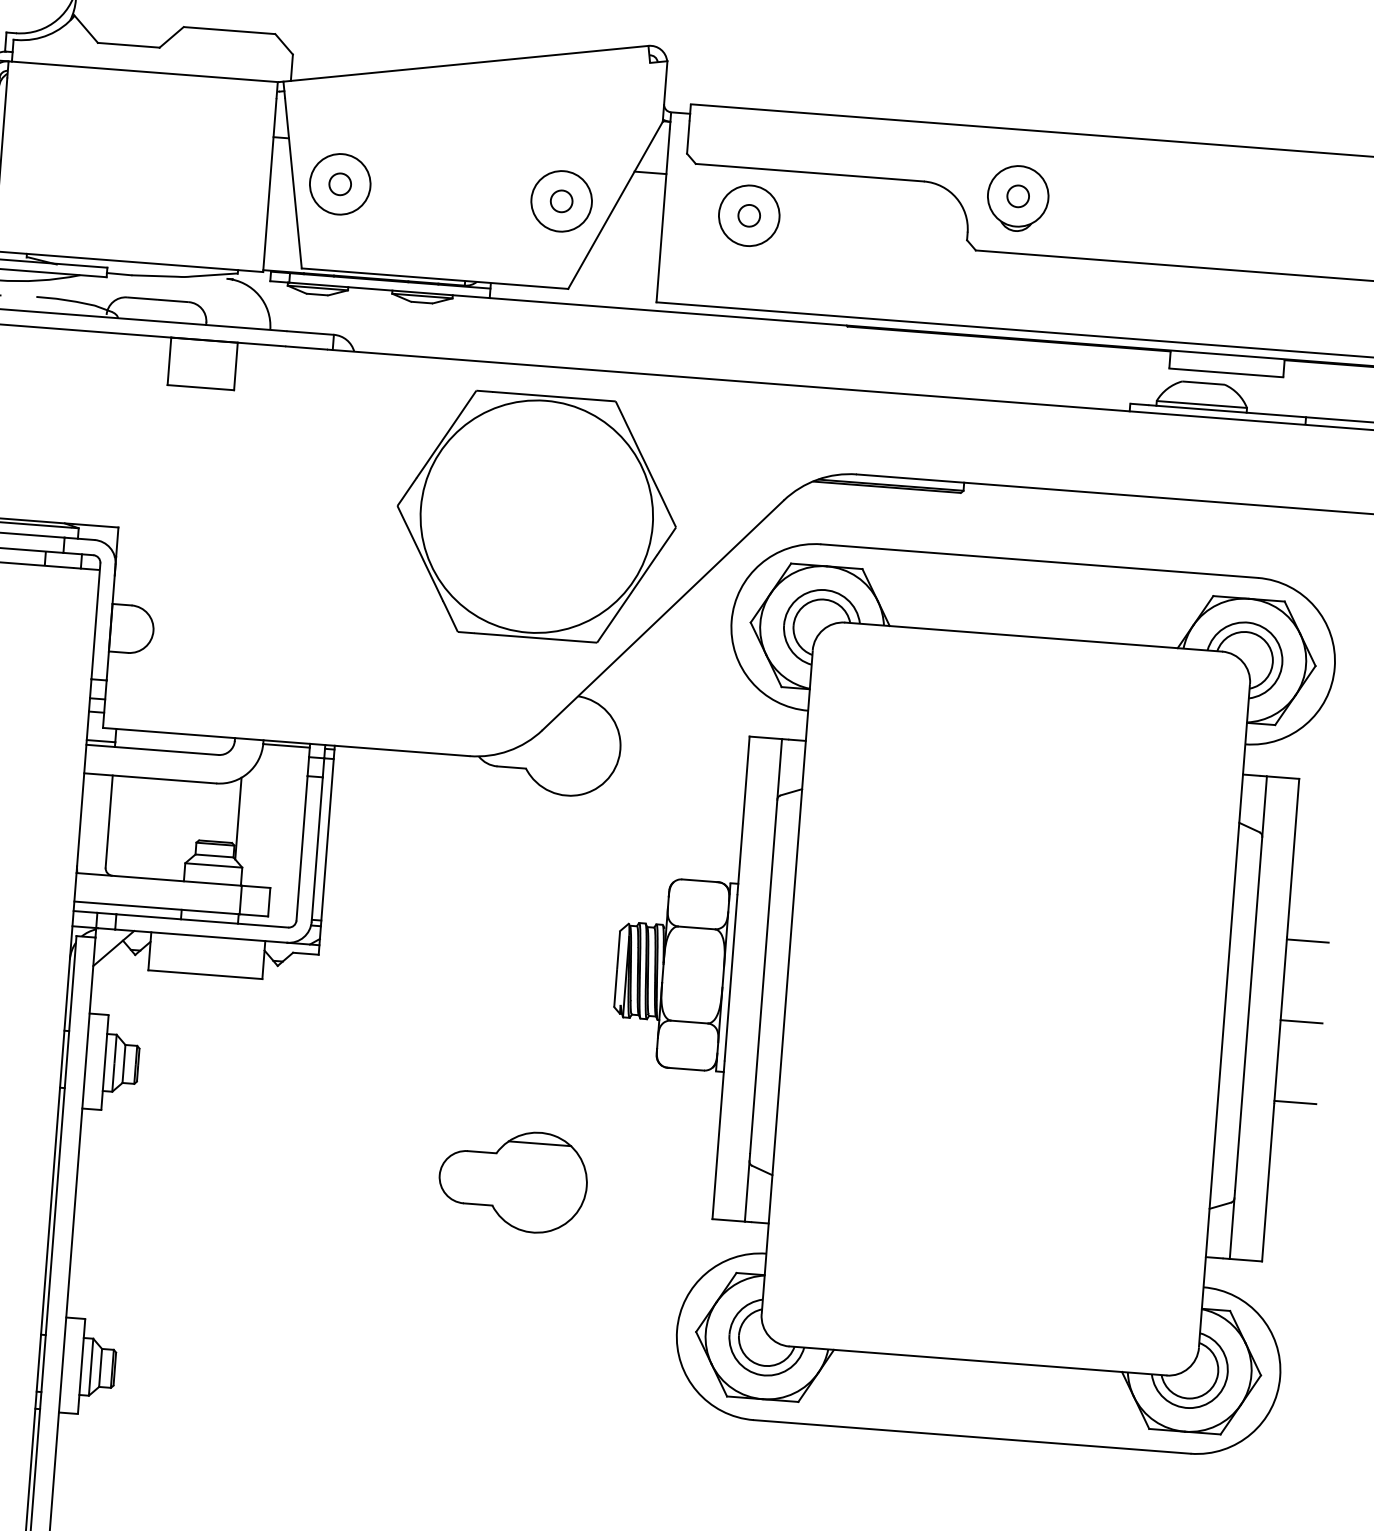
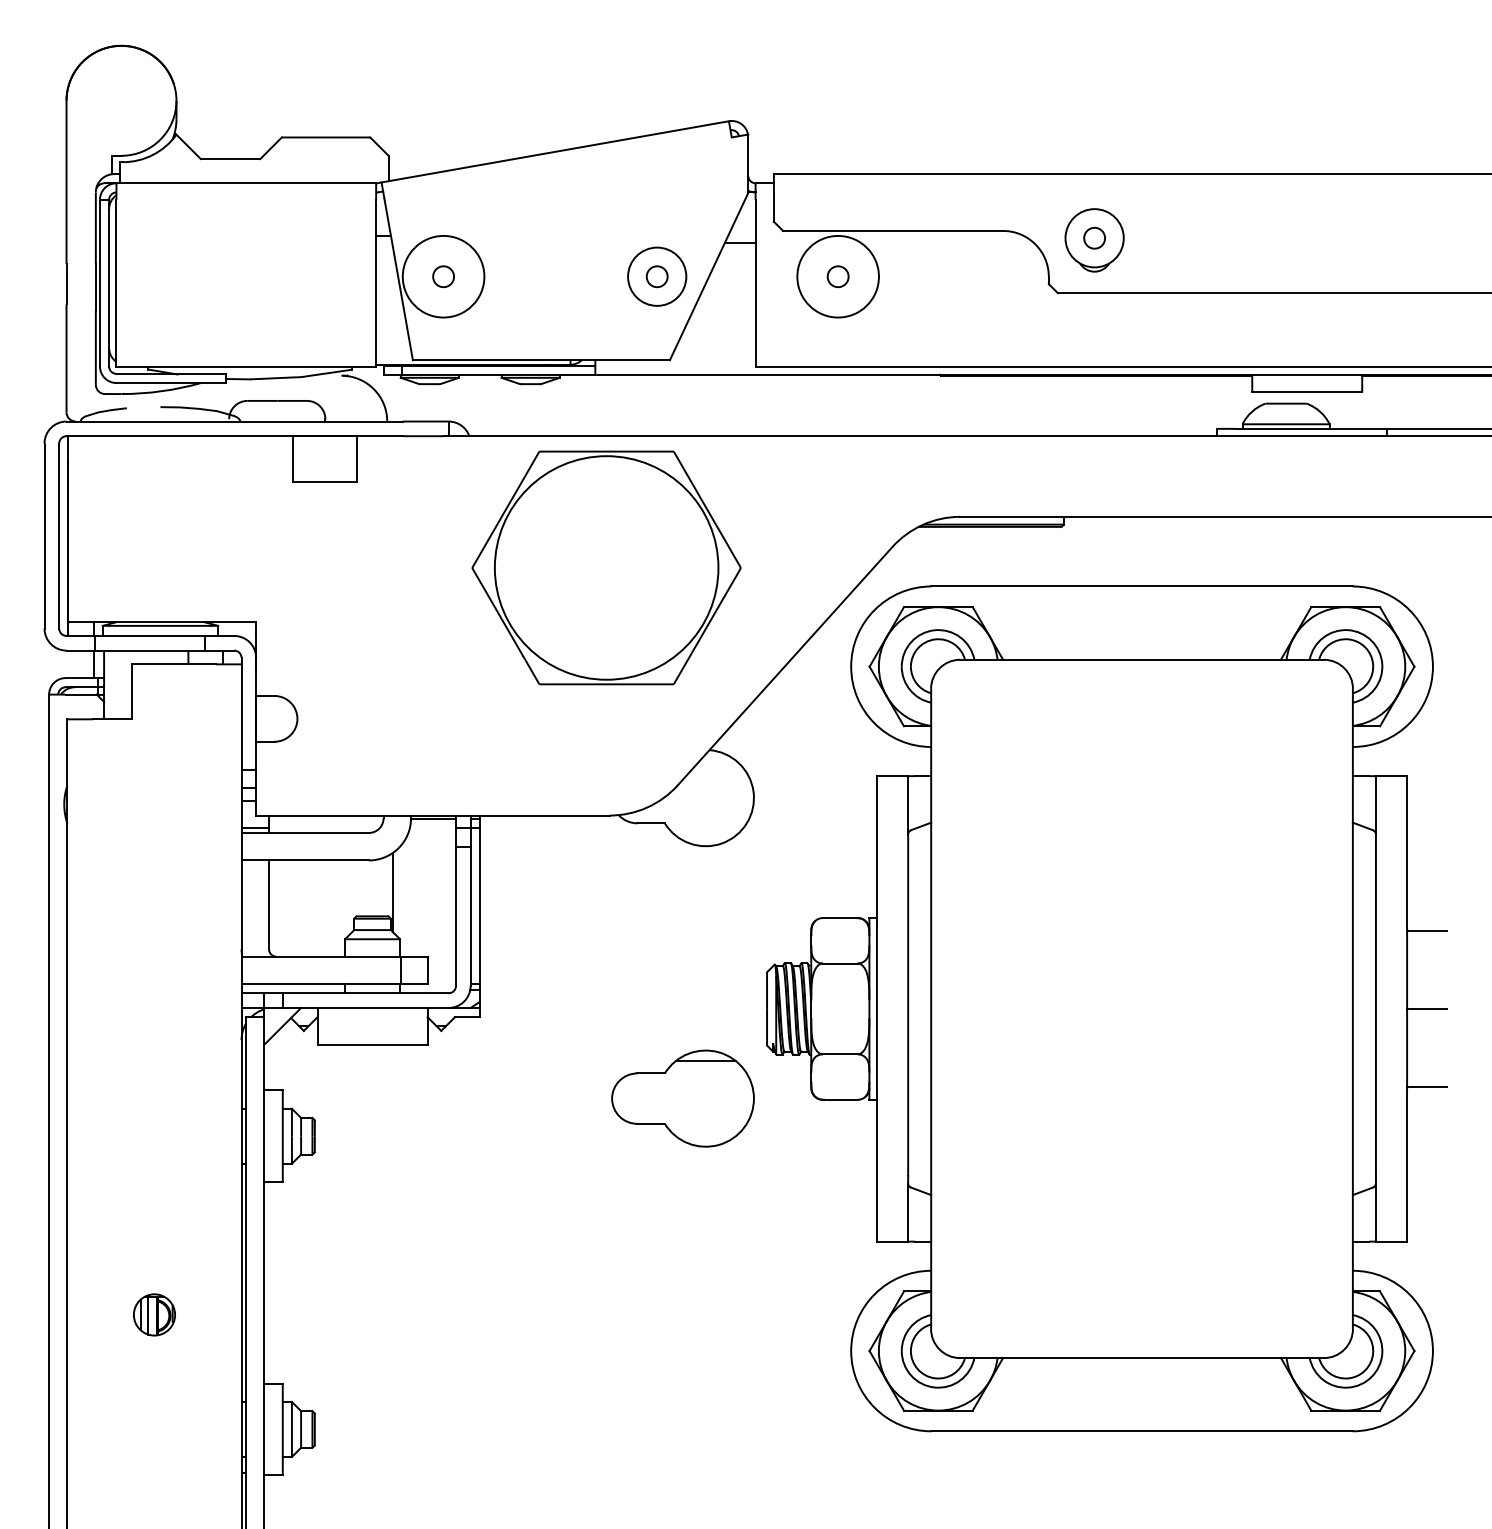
circle: (340, 184) -> (443, 276), size x1.4
circle: (749, 215) -> (838, 276), size x1.4
part: (536, 516) -> (606, 567), moved
part: (512, 1180) -> (682, 1098), moved

